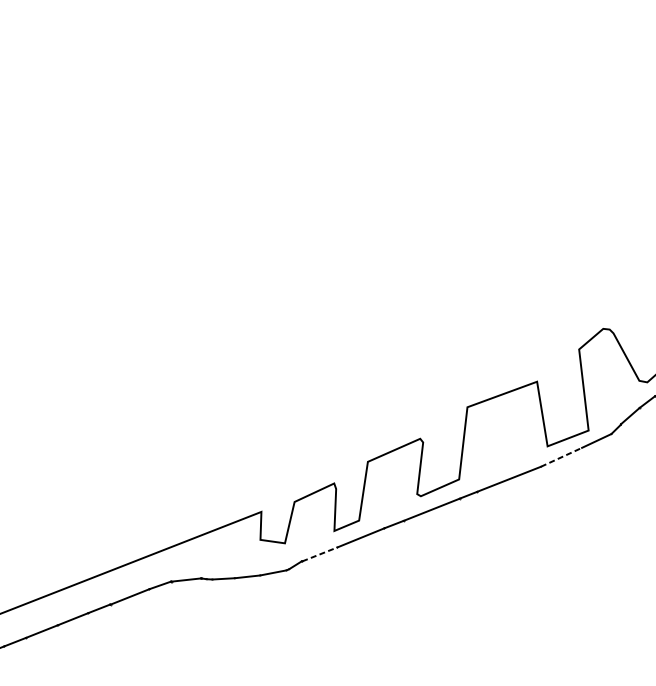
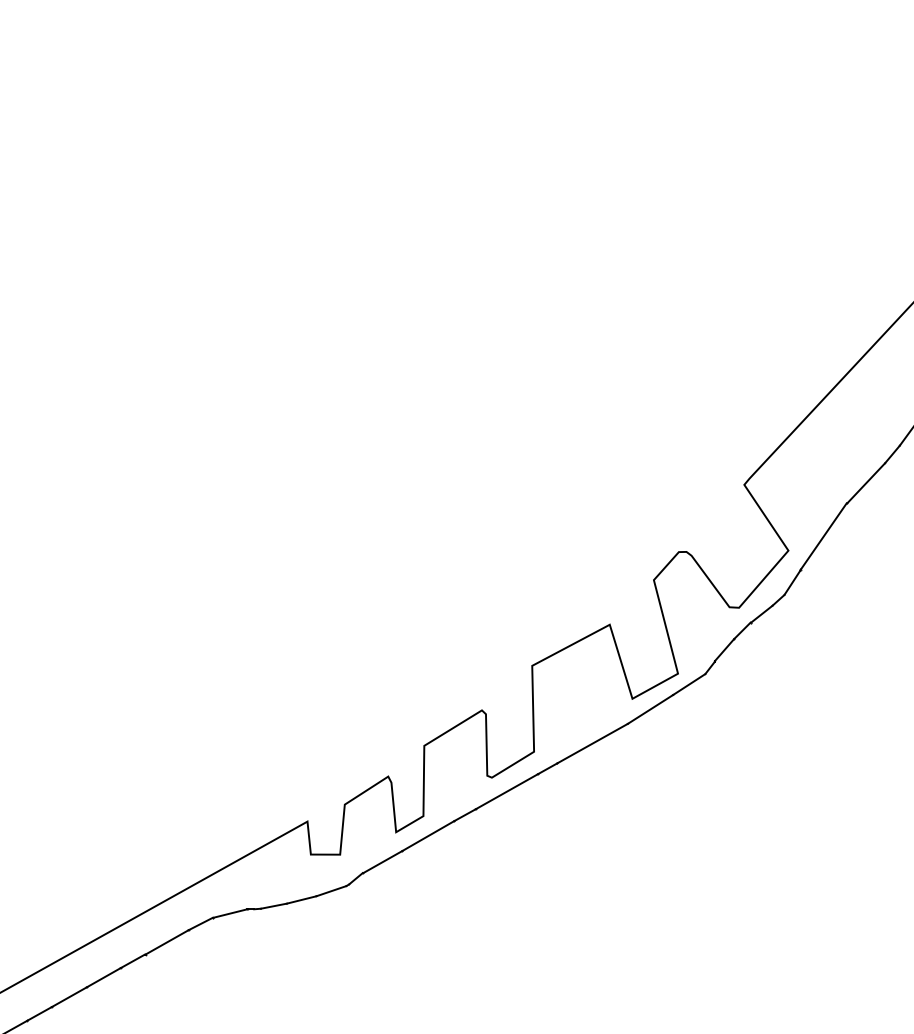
line: (561, 457) -> (650, 709), dashed -> solid
line: (320, 554) -> (383, 861), dashed -> solid

